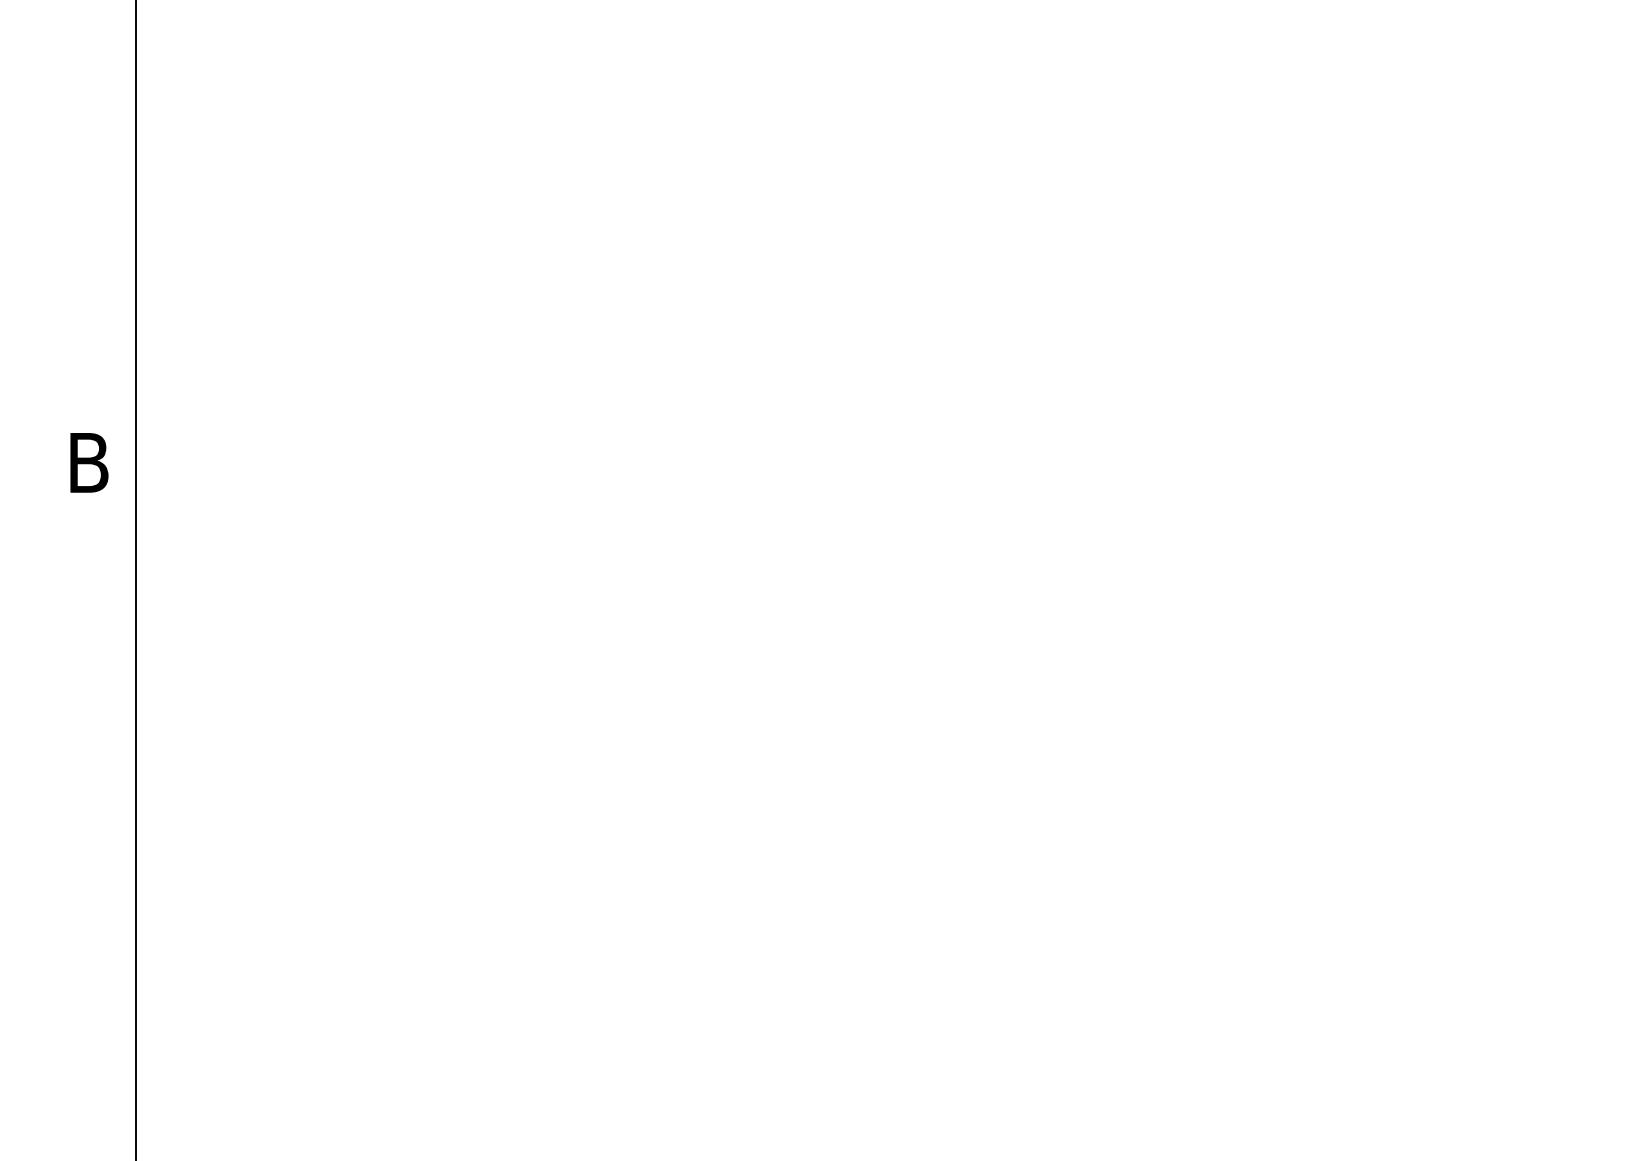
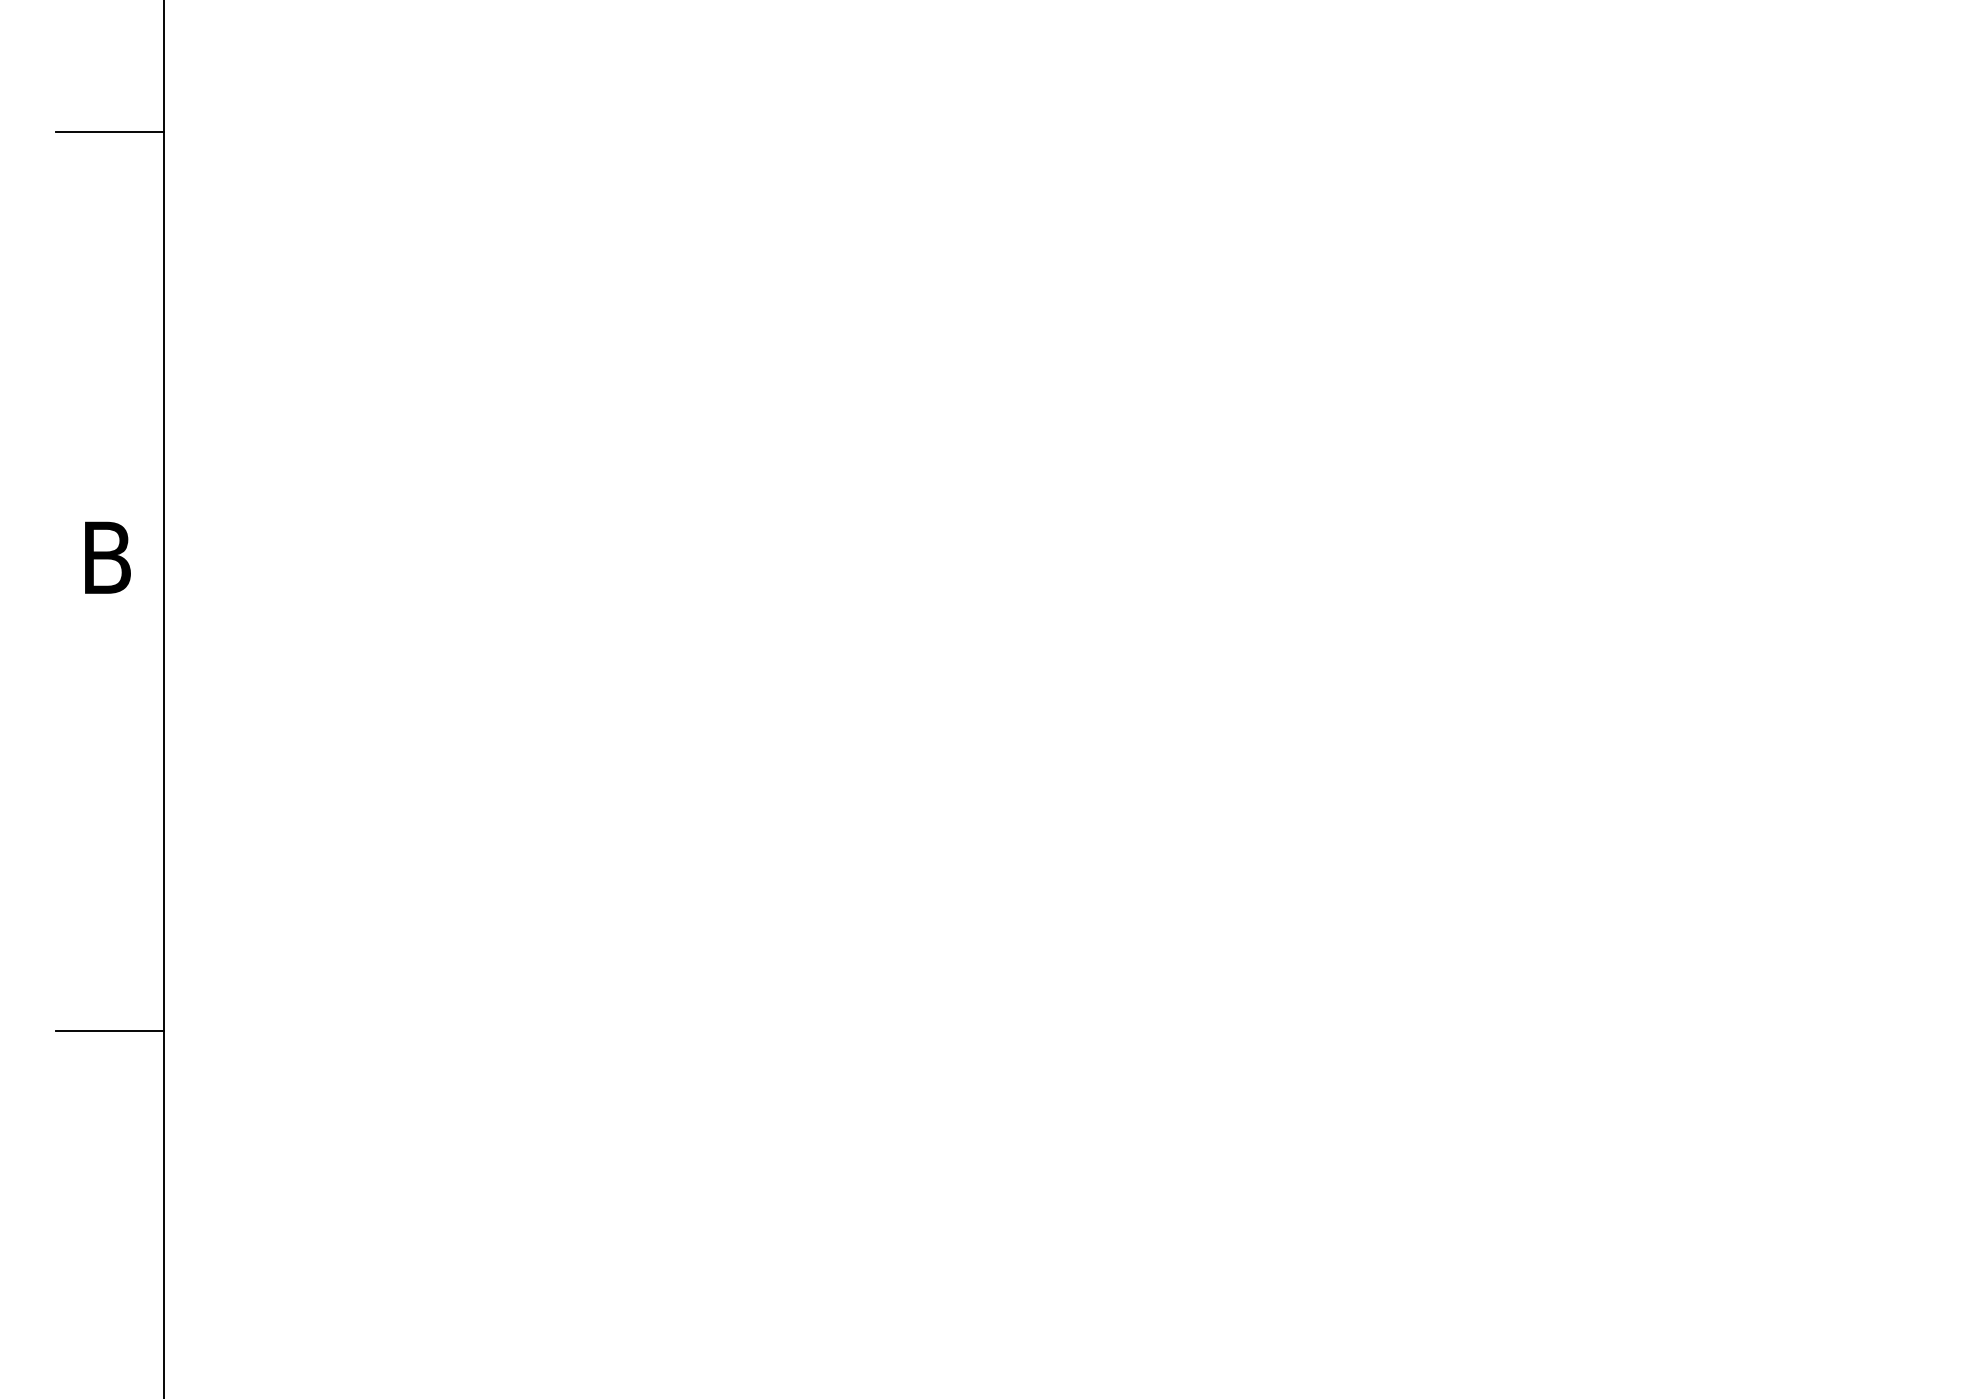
line: (91, 109) -> (110, 131), added
line: (91, 856) -> (110, 1031), added

